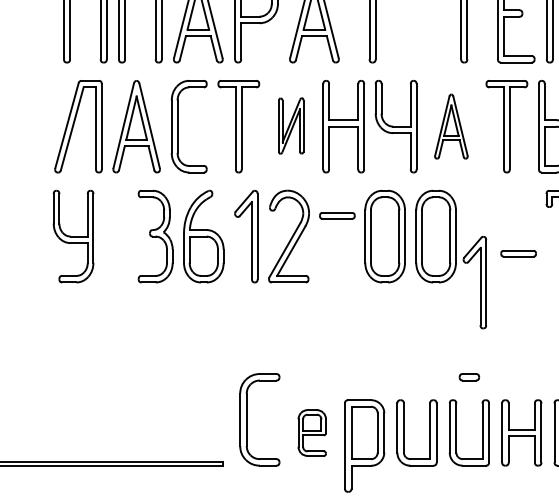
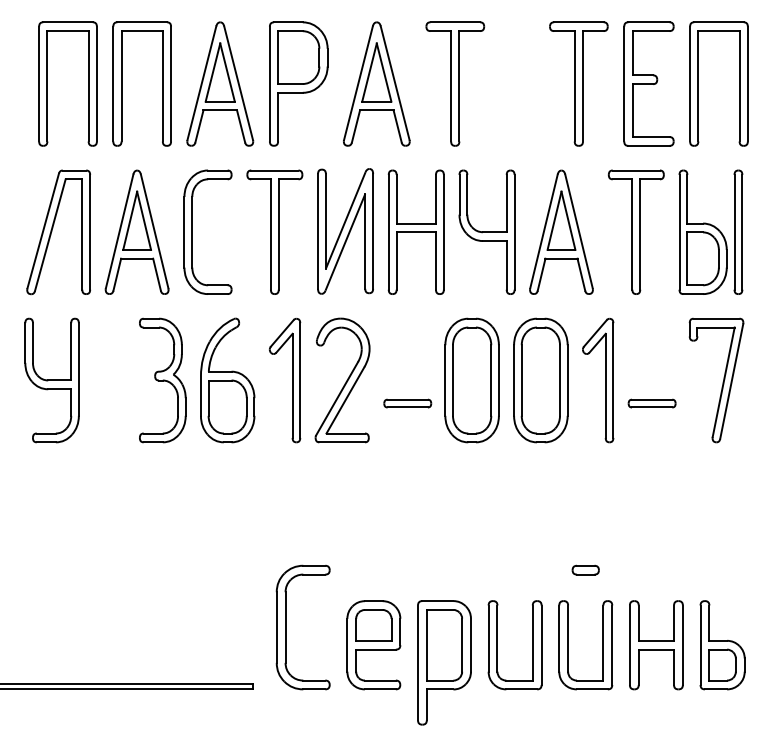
part: (291, 126) -> (345, 231), size x1.67
part: (451, 126) -> (561, 231), size x1.43
part: (337, 215) -> (407, 403), moved
part: (480, 282) -> (605, 380), moved
part: (311, 433) -> (373, 645), size x1.43

